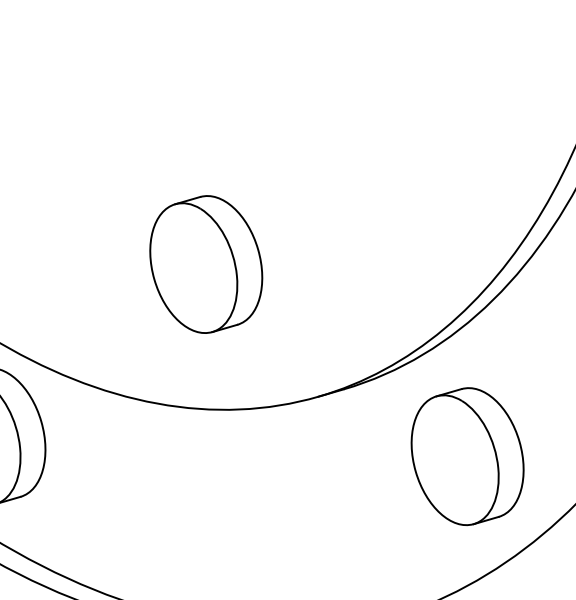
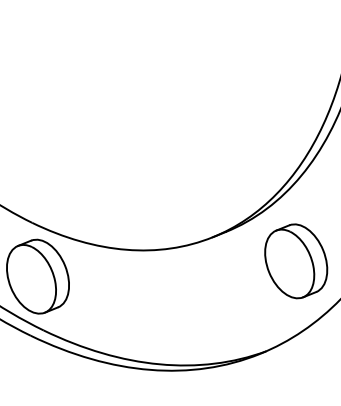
part: (206, 264) -> (145, 172), removed

